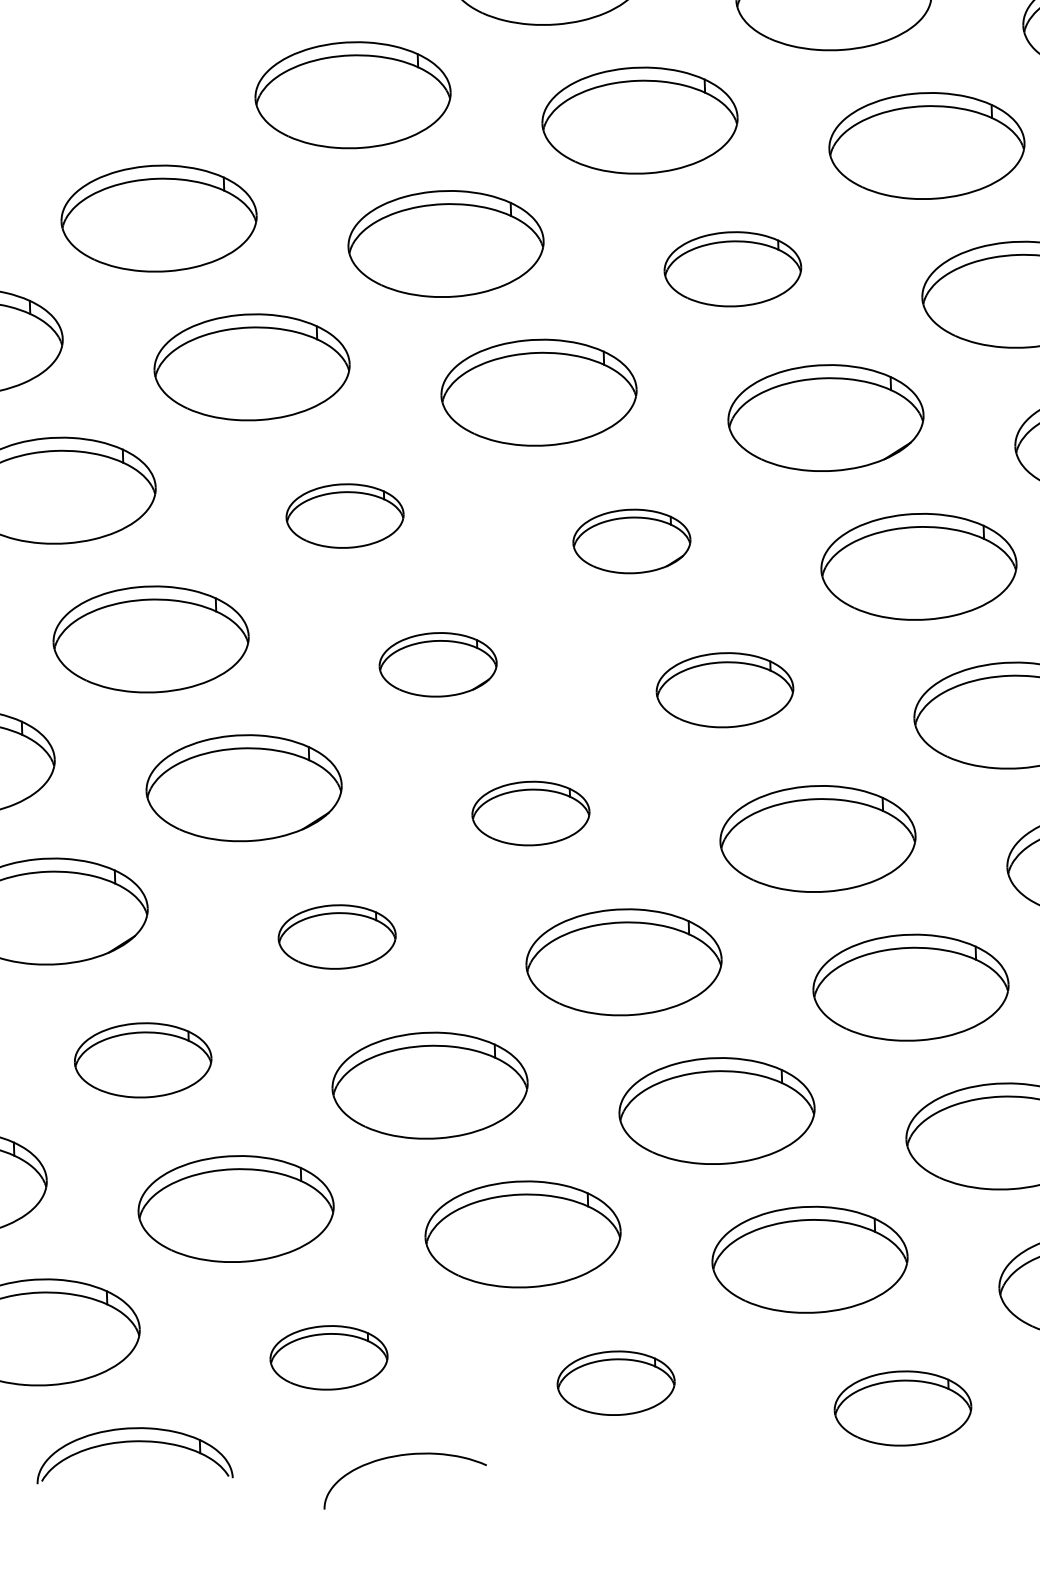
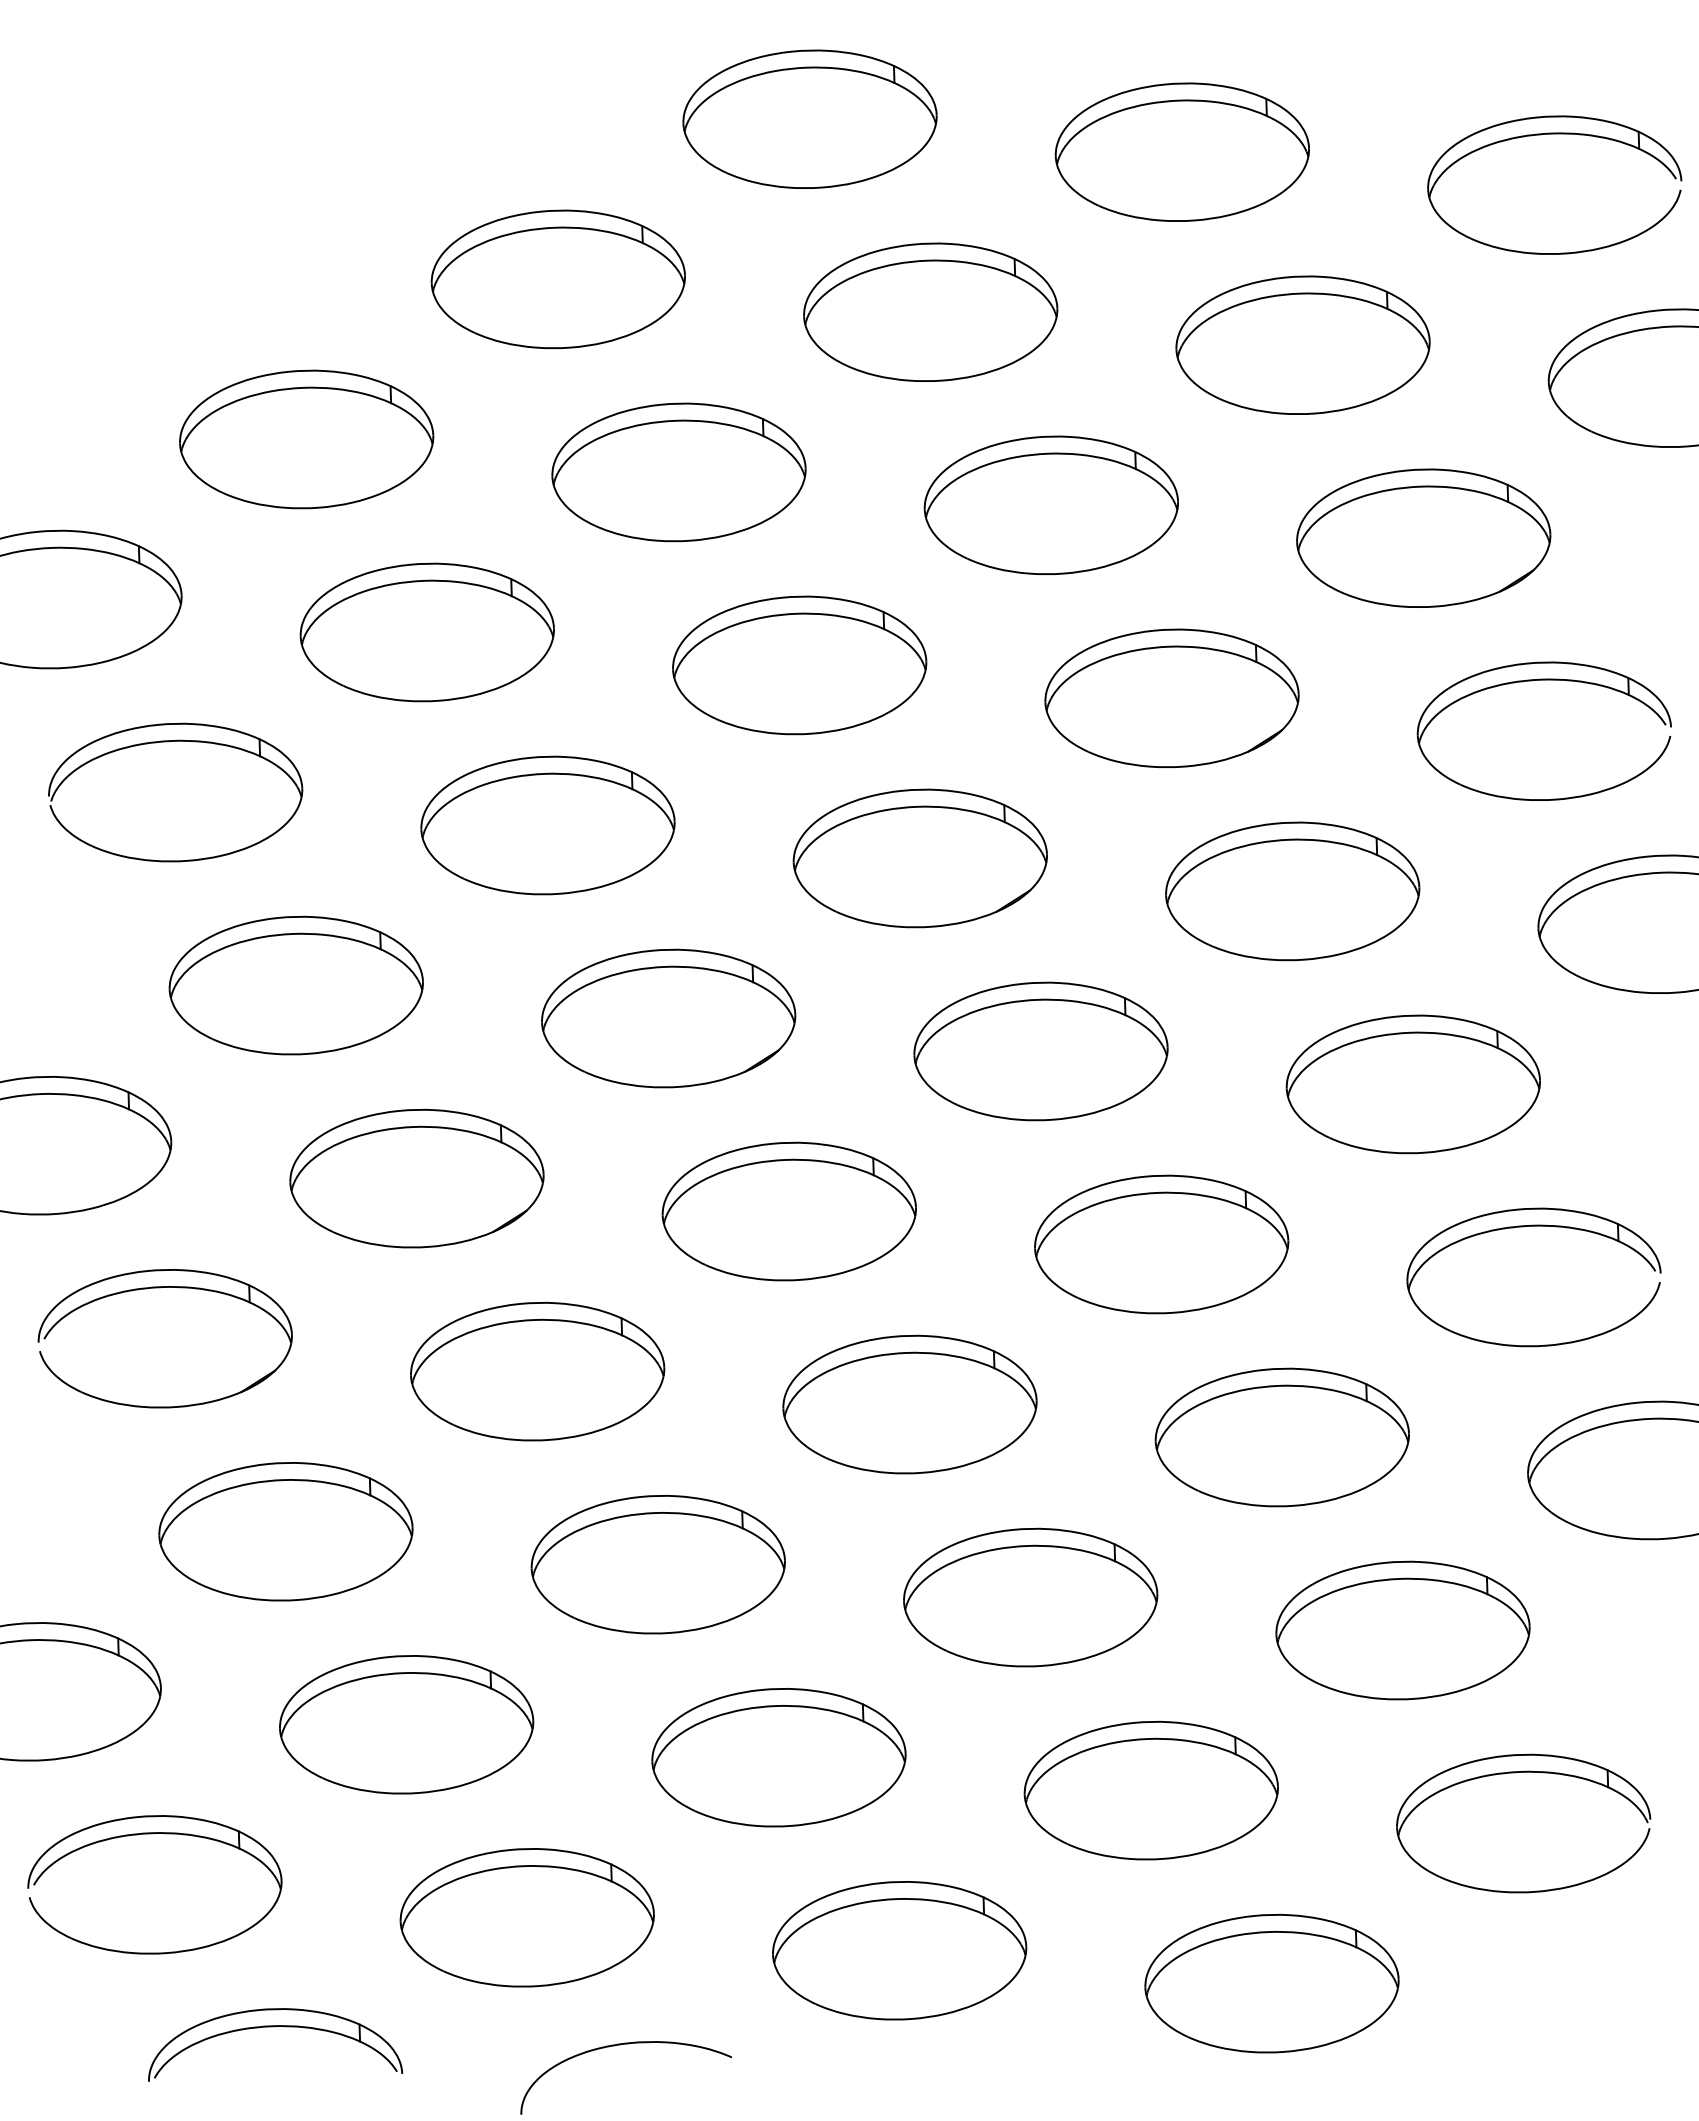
part: (732, 268) -> (1050, 504), size x1.43
part: (344, 516) -> (547, 825), size x1.67
part: (631, 541) -> (919, 858), size x1.67
part: (437, 664) -> (668, 1018), size x1.67
part: (724, 690) -> (1040, 1051), size x1.43
part: (530, 813) -> (788, 1211), size x1.67
part: (337, 936) -> (537, 1371), size x1.67
part: (142, 1060) -> (285, 1531), size x1.43
part: (328, 1357) -> (526, 1917), size x1.67
part: (615, 1383) -> (899, 1950), size x1.67
part: (902, 1408) -> (1271, 1983), size x1.43

